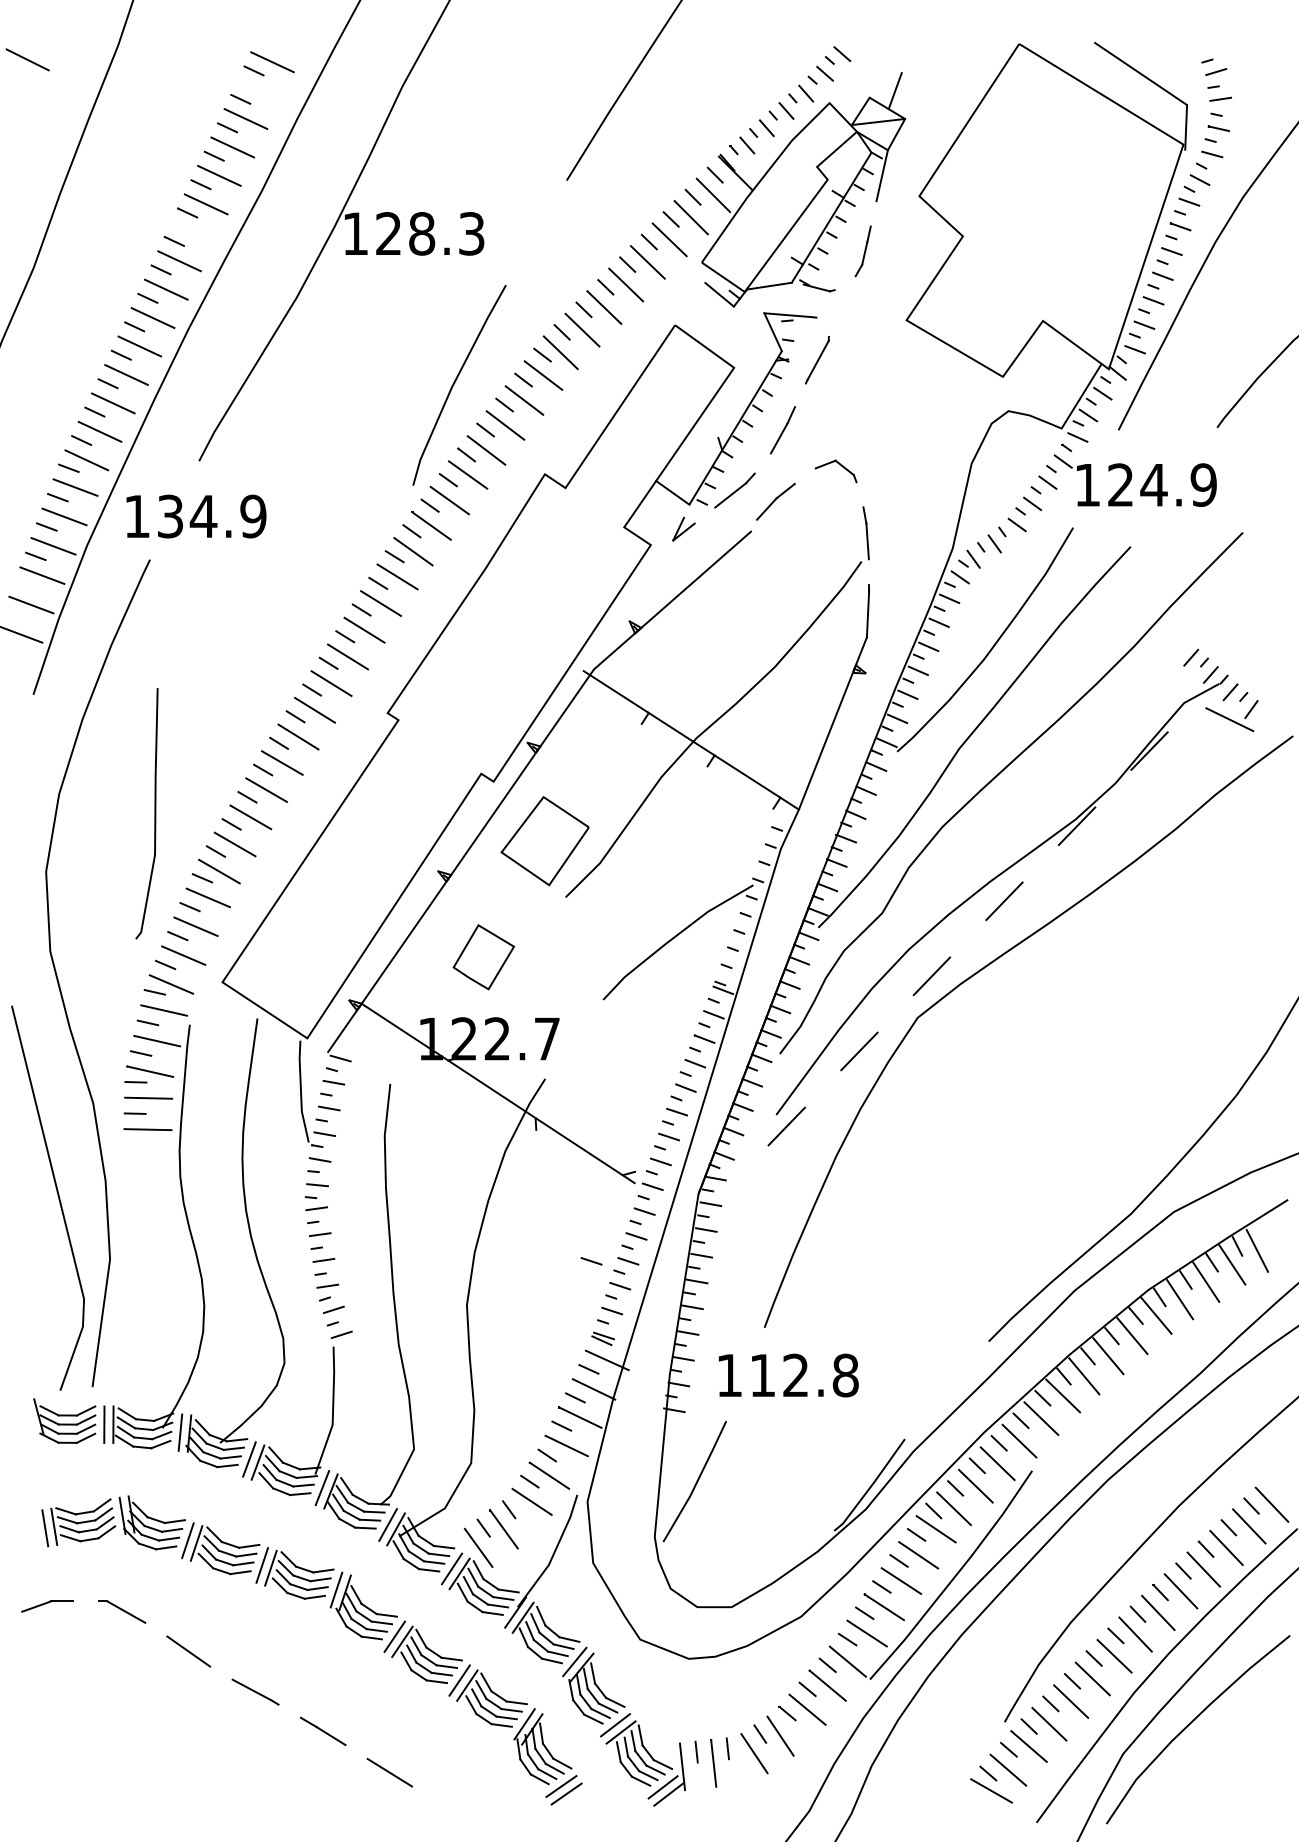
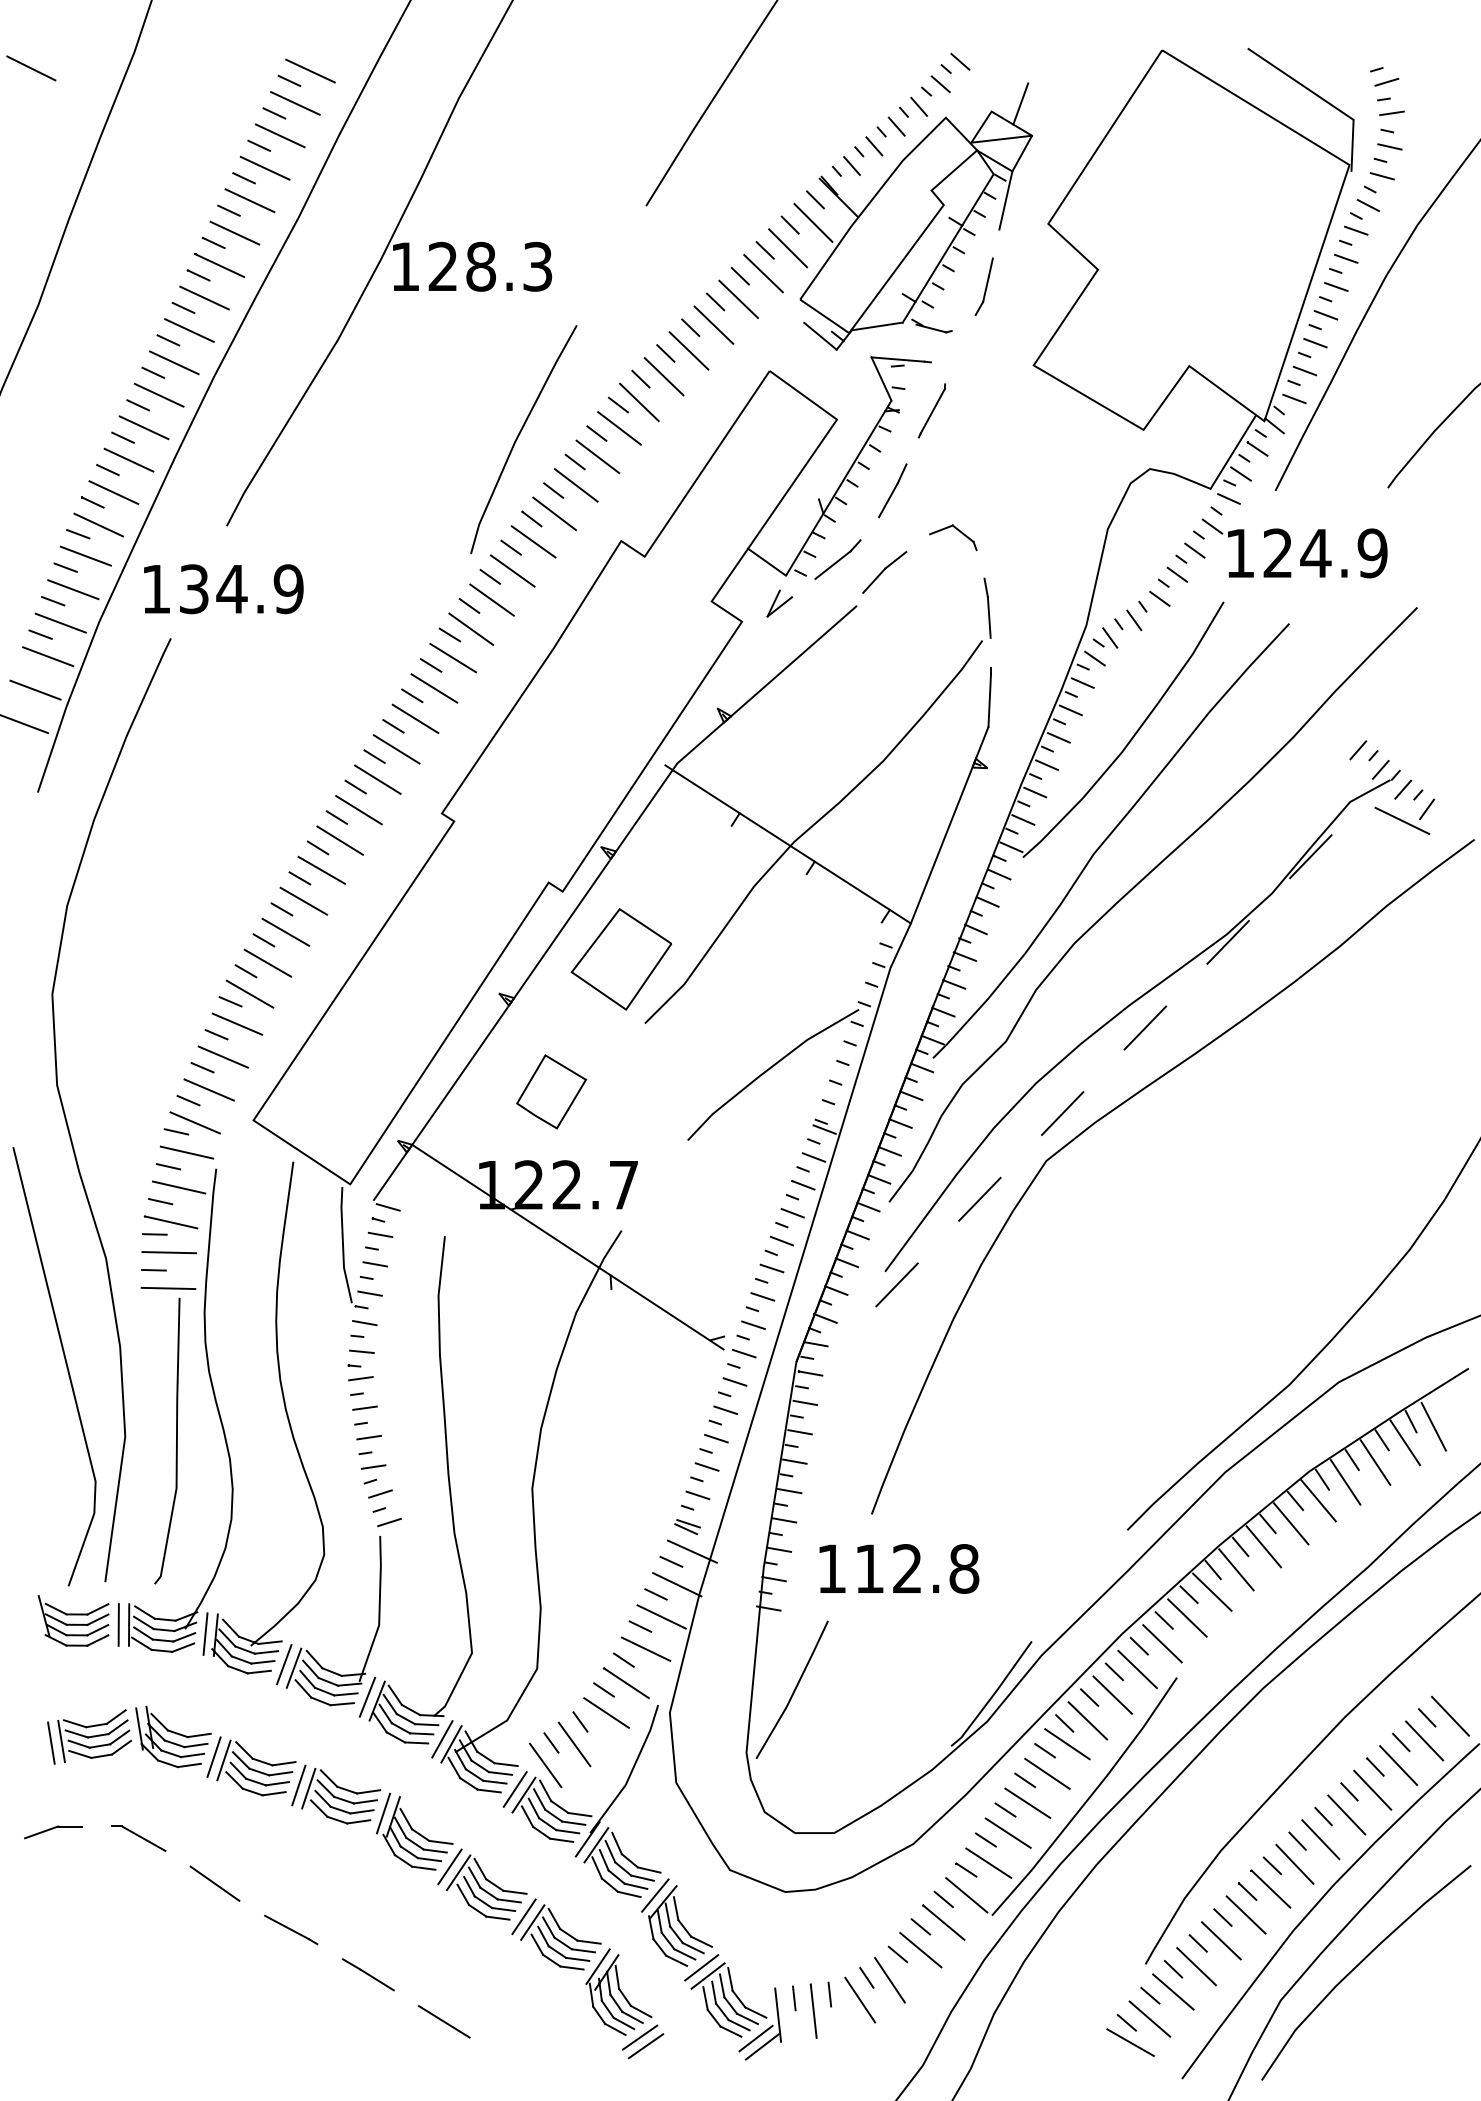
line: (259, 90) -> (295, 103), added
line: (192, 232) -> (219, 265), added
curve: (154, 813) -> (176, 1440), moved
line: (591, 1261) -> (674, 1438), removed

